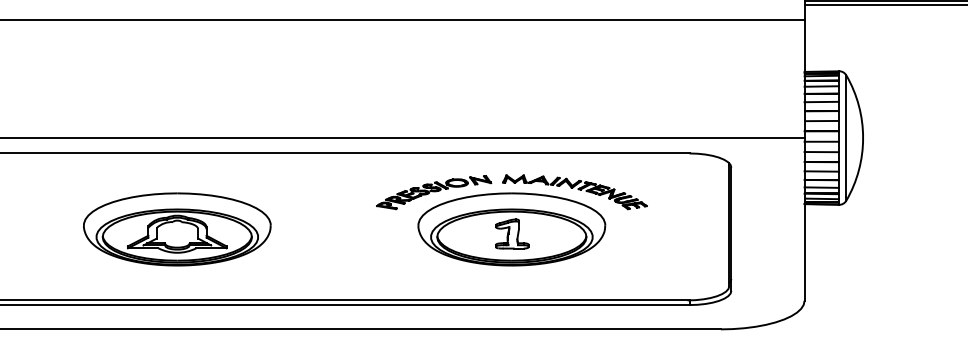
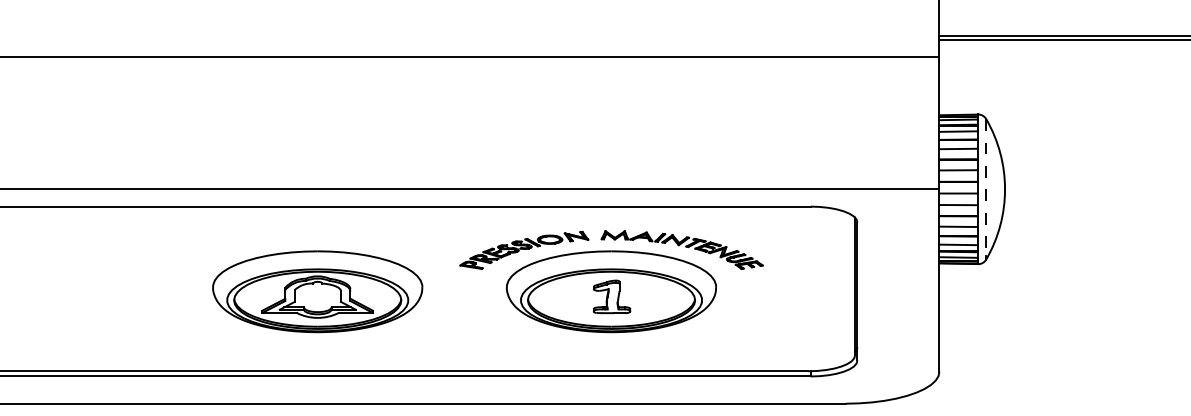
line: (846, 136) -> (986, 187), solid -> dashed
part: (177, 229) -> (317, 291), moved

